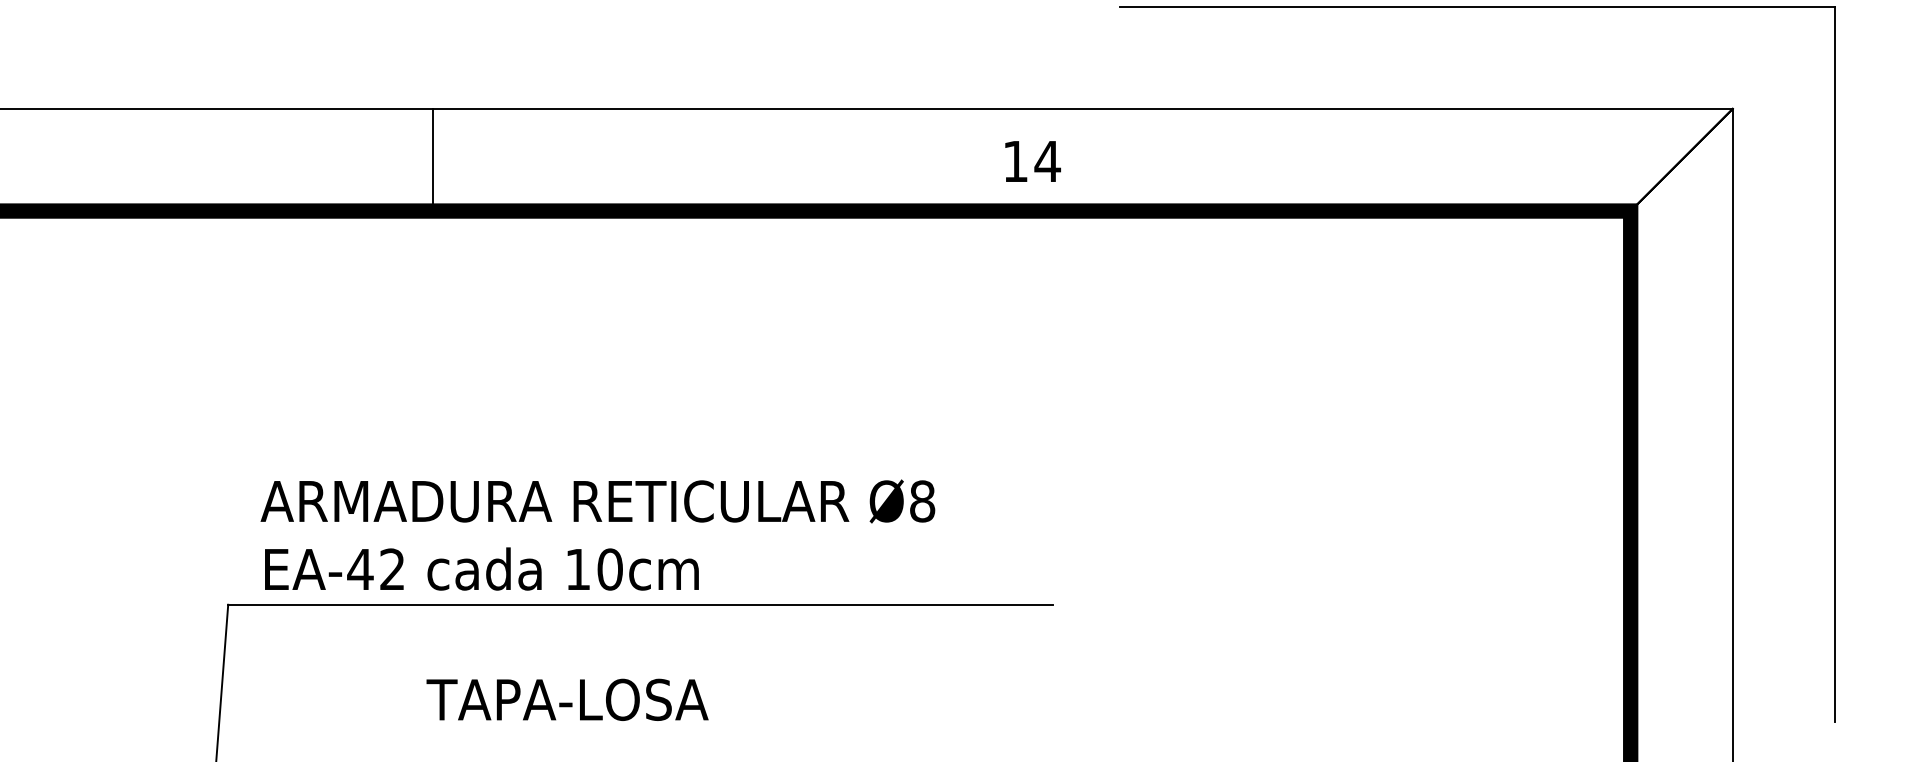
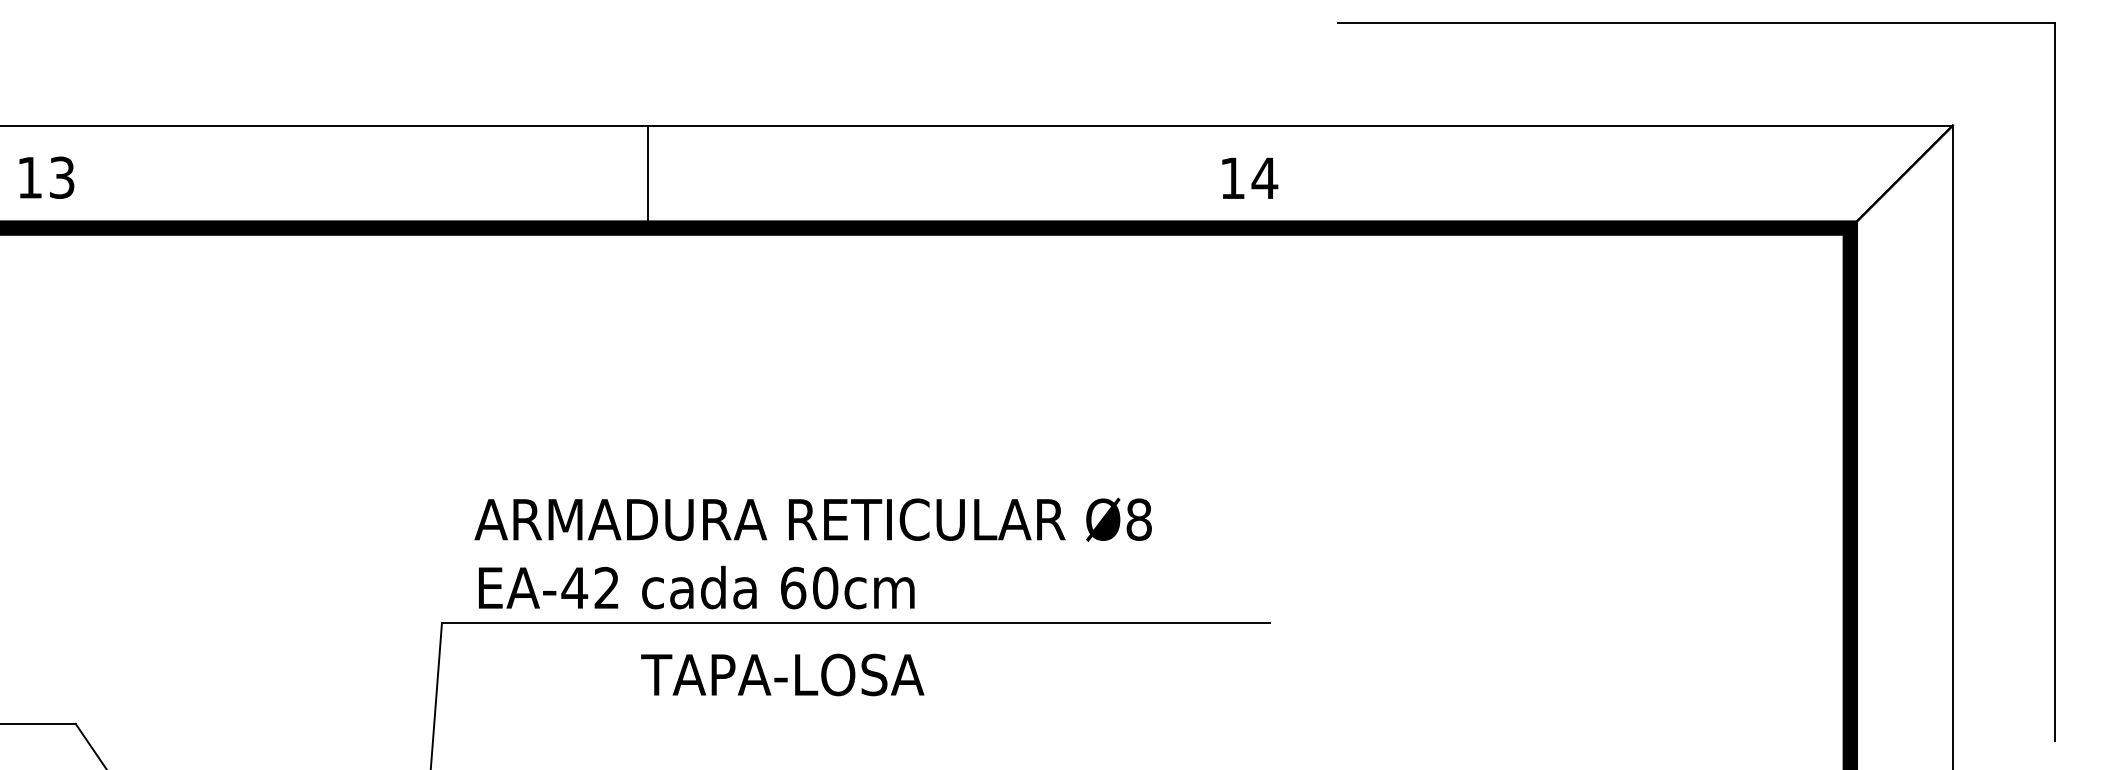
text: (578, 568) -> (793, 587), 10cm -> 60cm
text: (567, 699) -> (782, 674), moved

